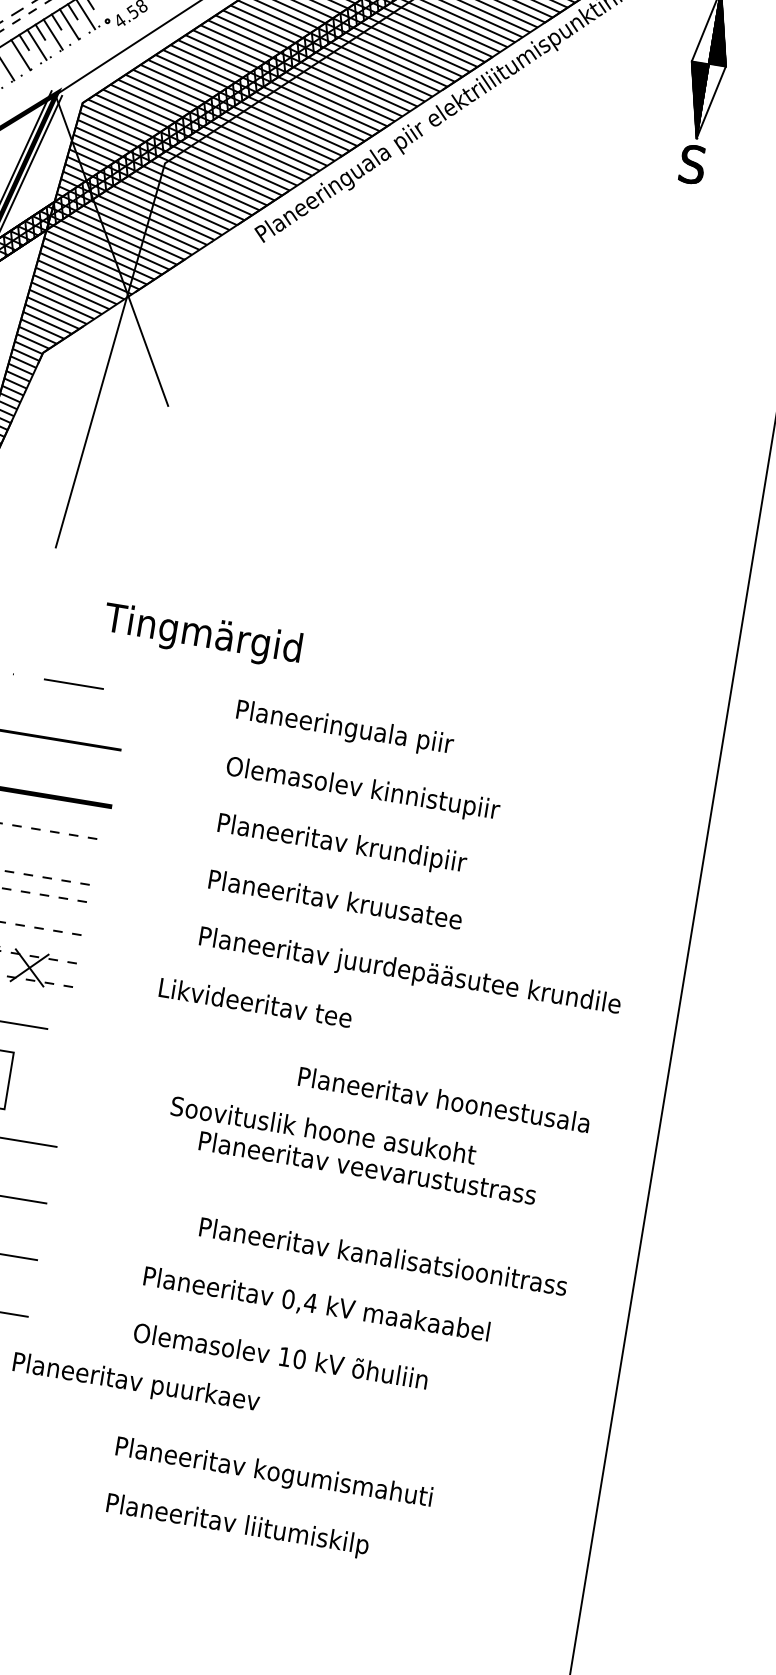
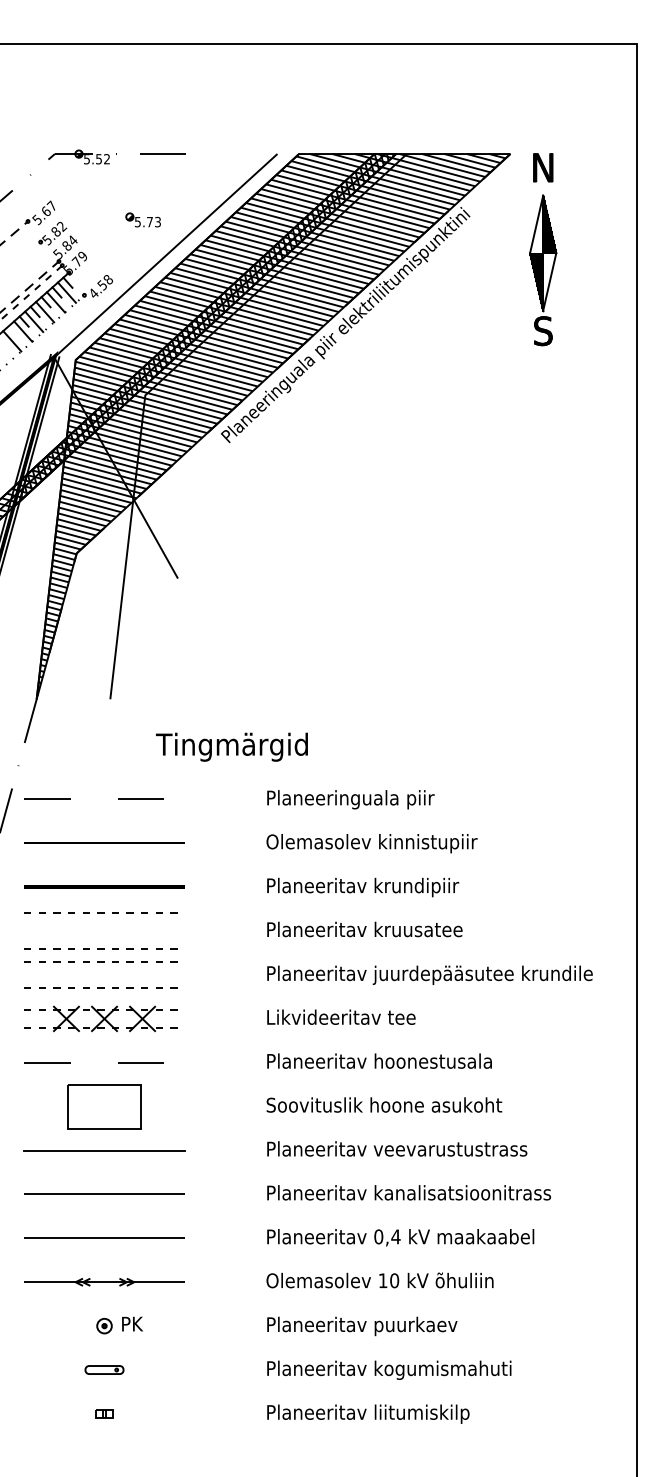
text: (256, 1001) -> (341, 1016), moved
text: (444, 1098) -> (379, 1060), moved
text: (368, 1167) -> (397, 1148), moved
text: (382, 1255) -> (408, 1192), moved
text: (136, 1383) -> (362, 1326), moved

